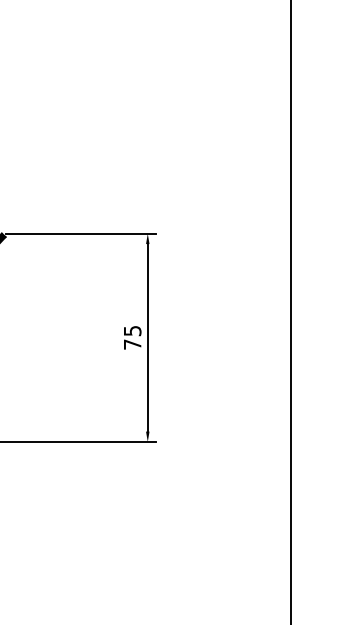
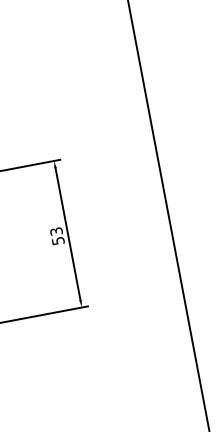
text: (132, 337) -> (57, 236), 75 -> 53

